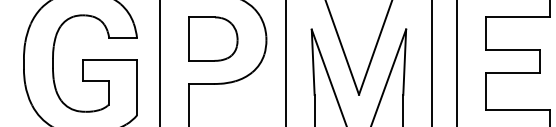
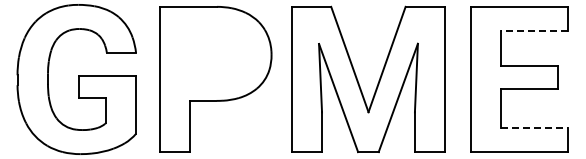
line: (517, 17) -> (534, 31), solid -> dashed
part: (212, 38) -> (215, 53), removed
line: (517, 110) -> (534, 128), solid -> dashed

